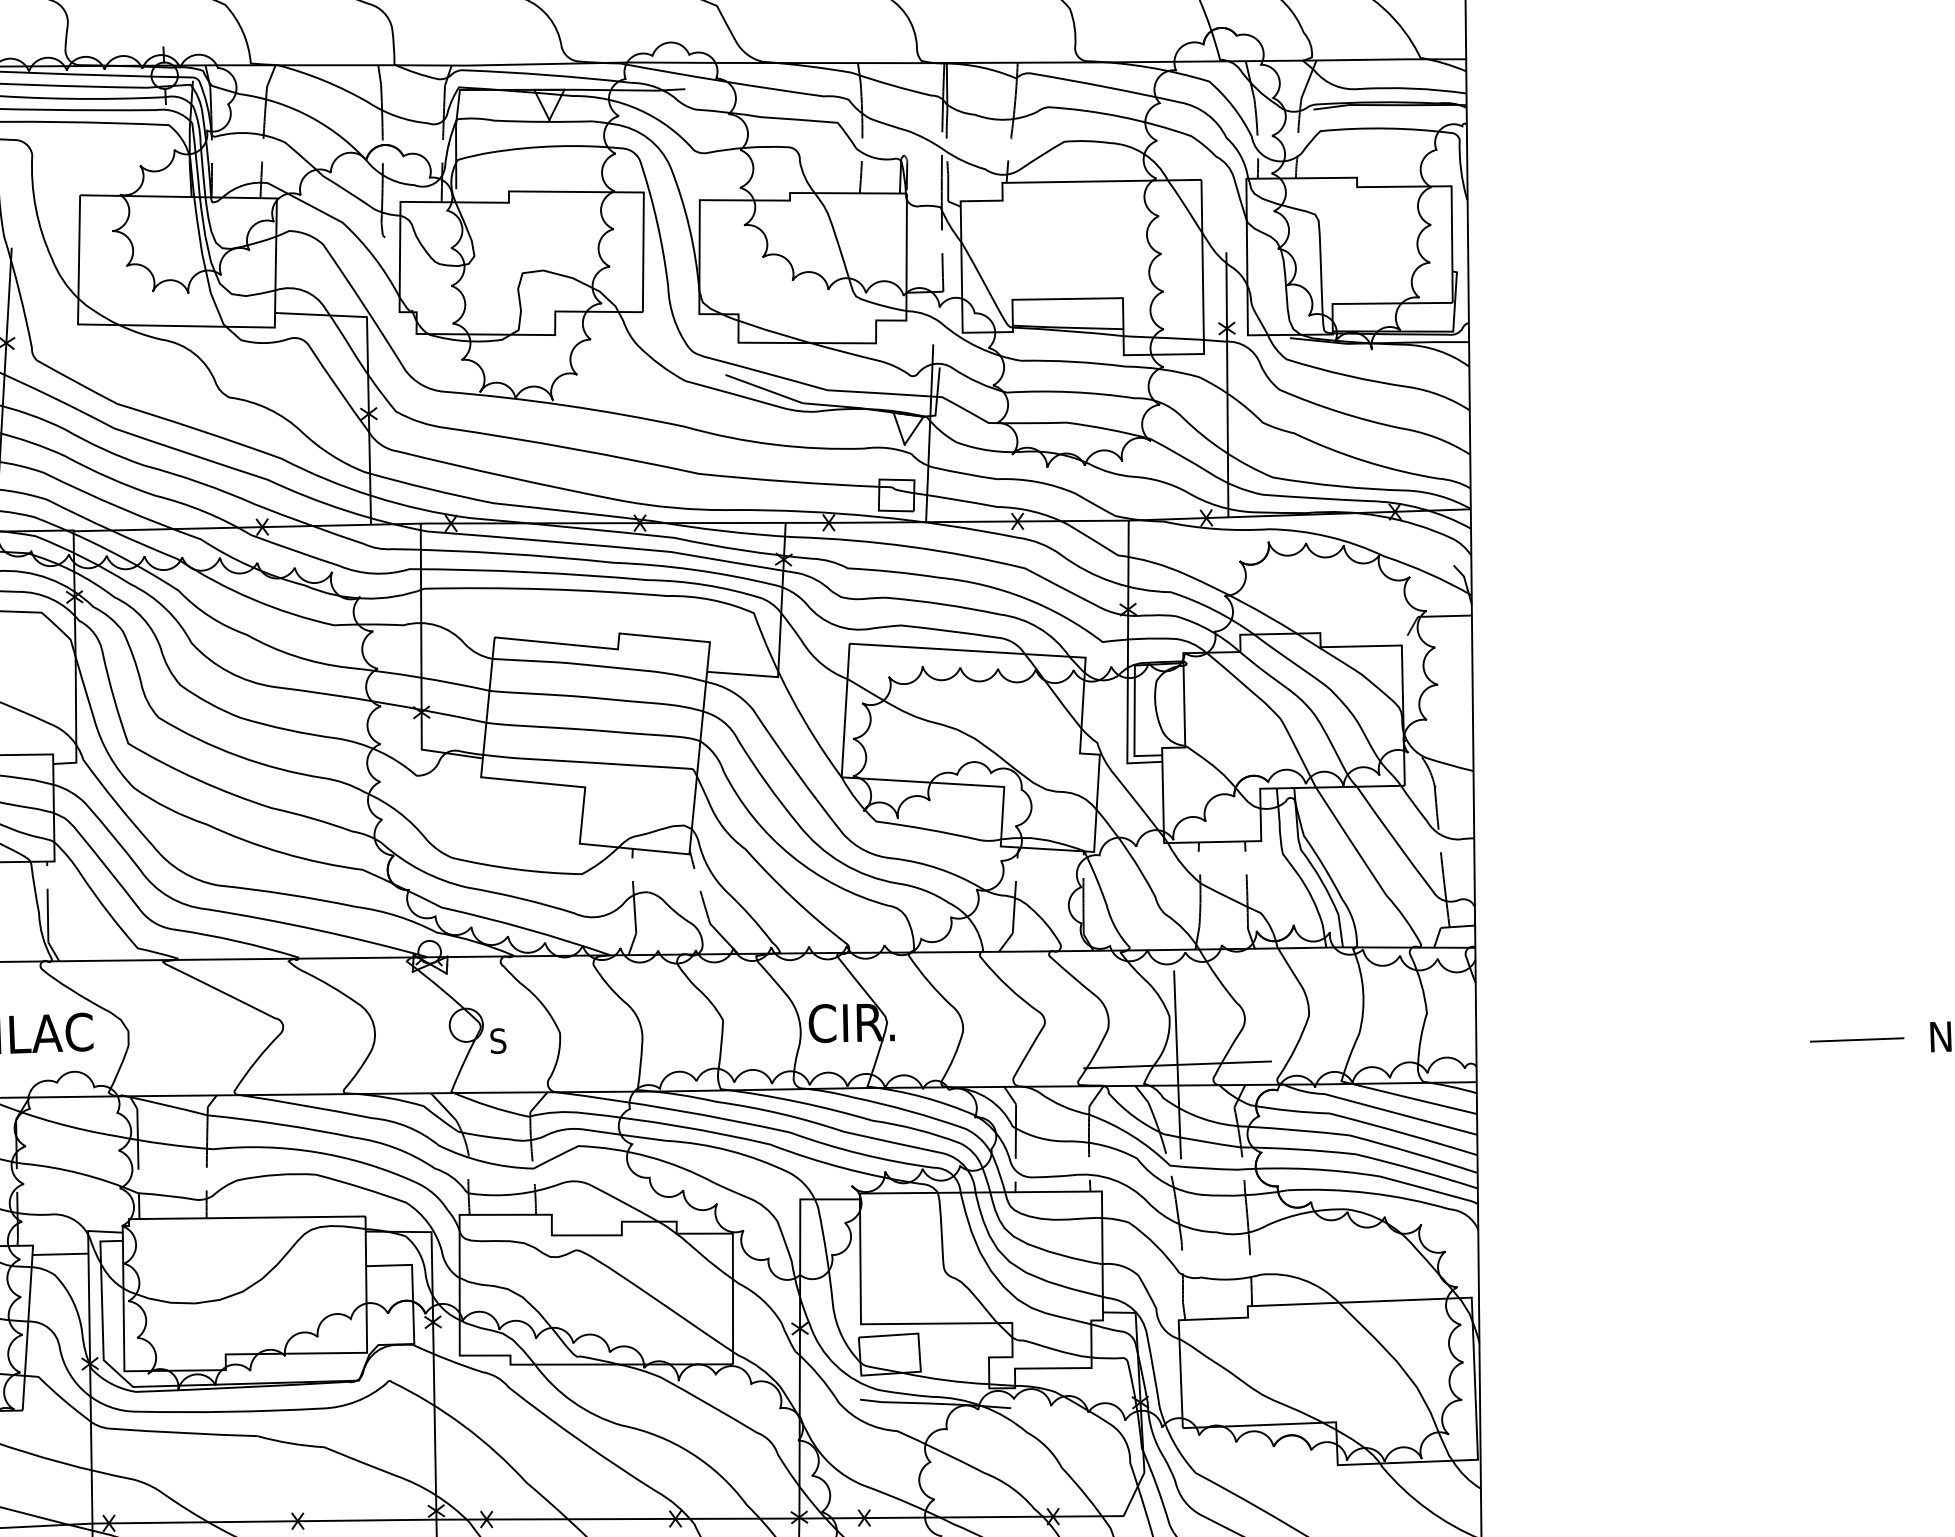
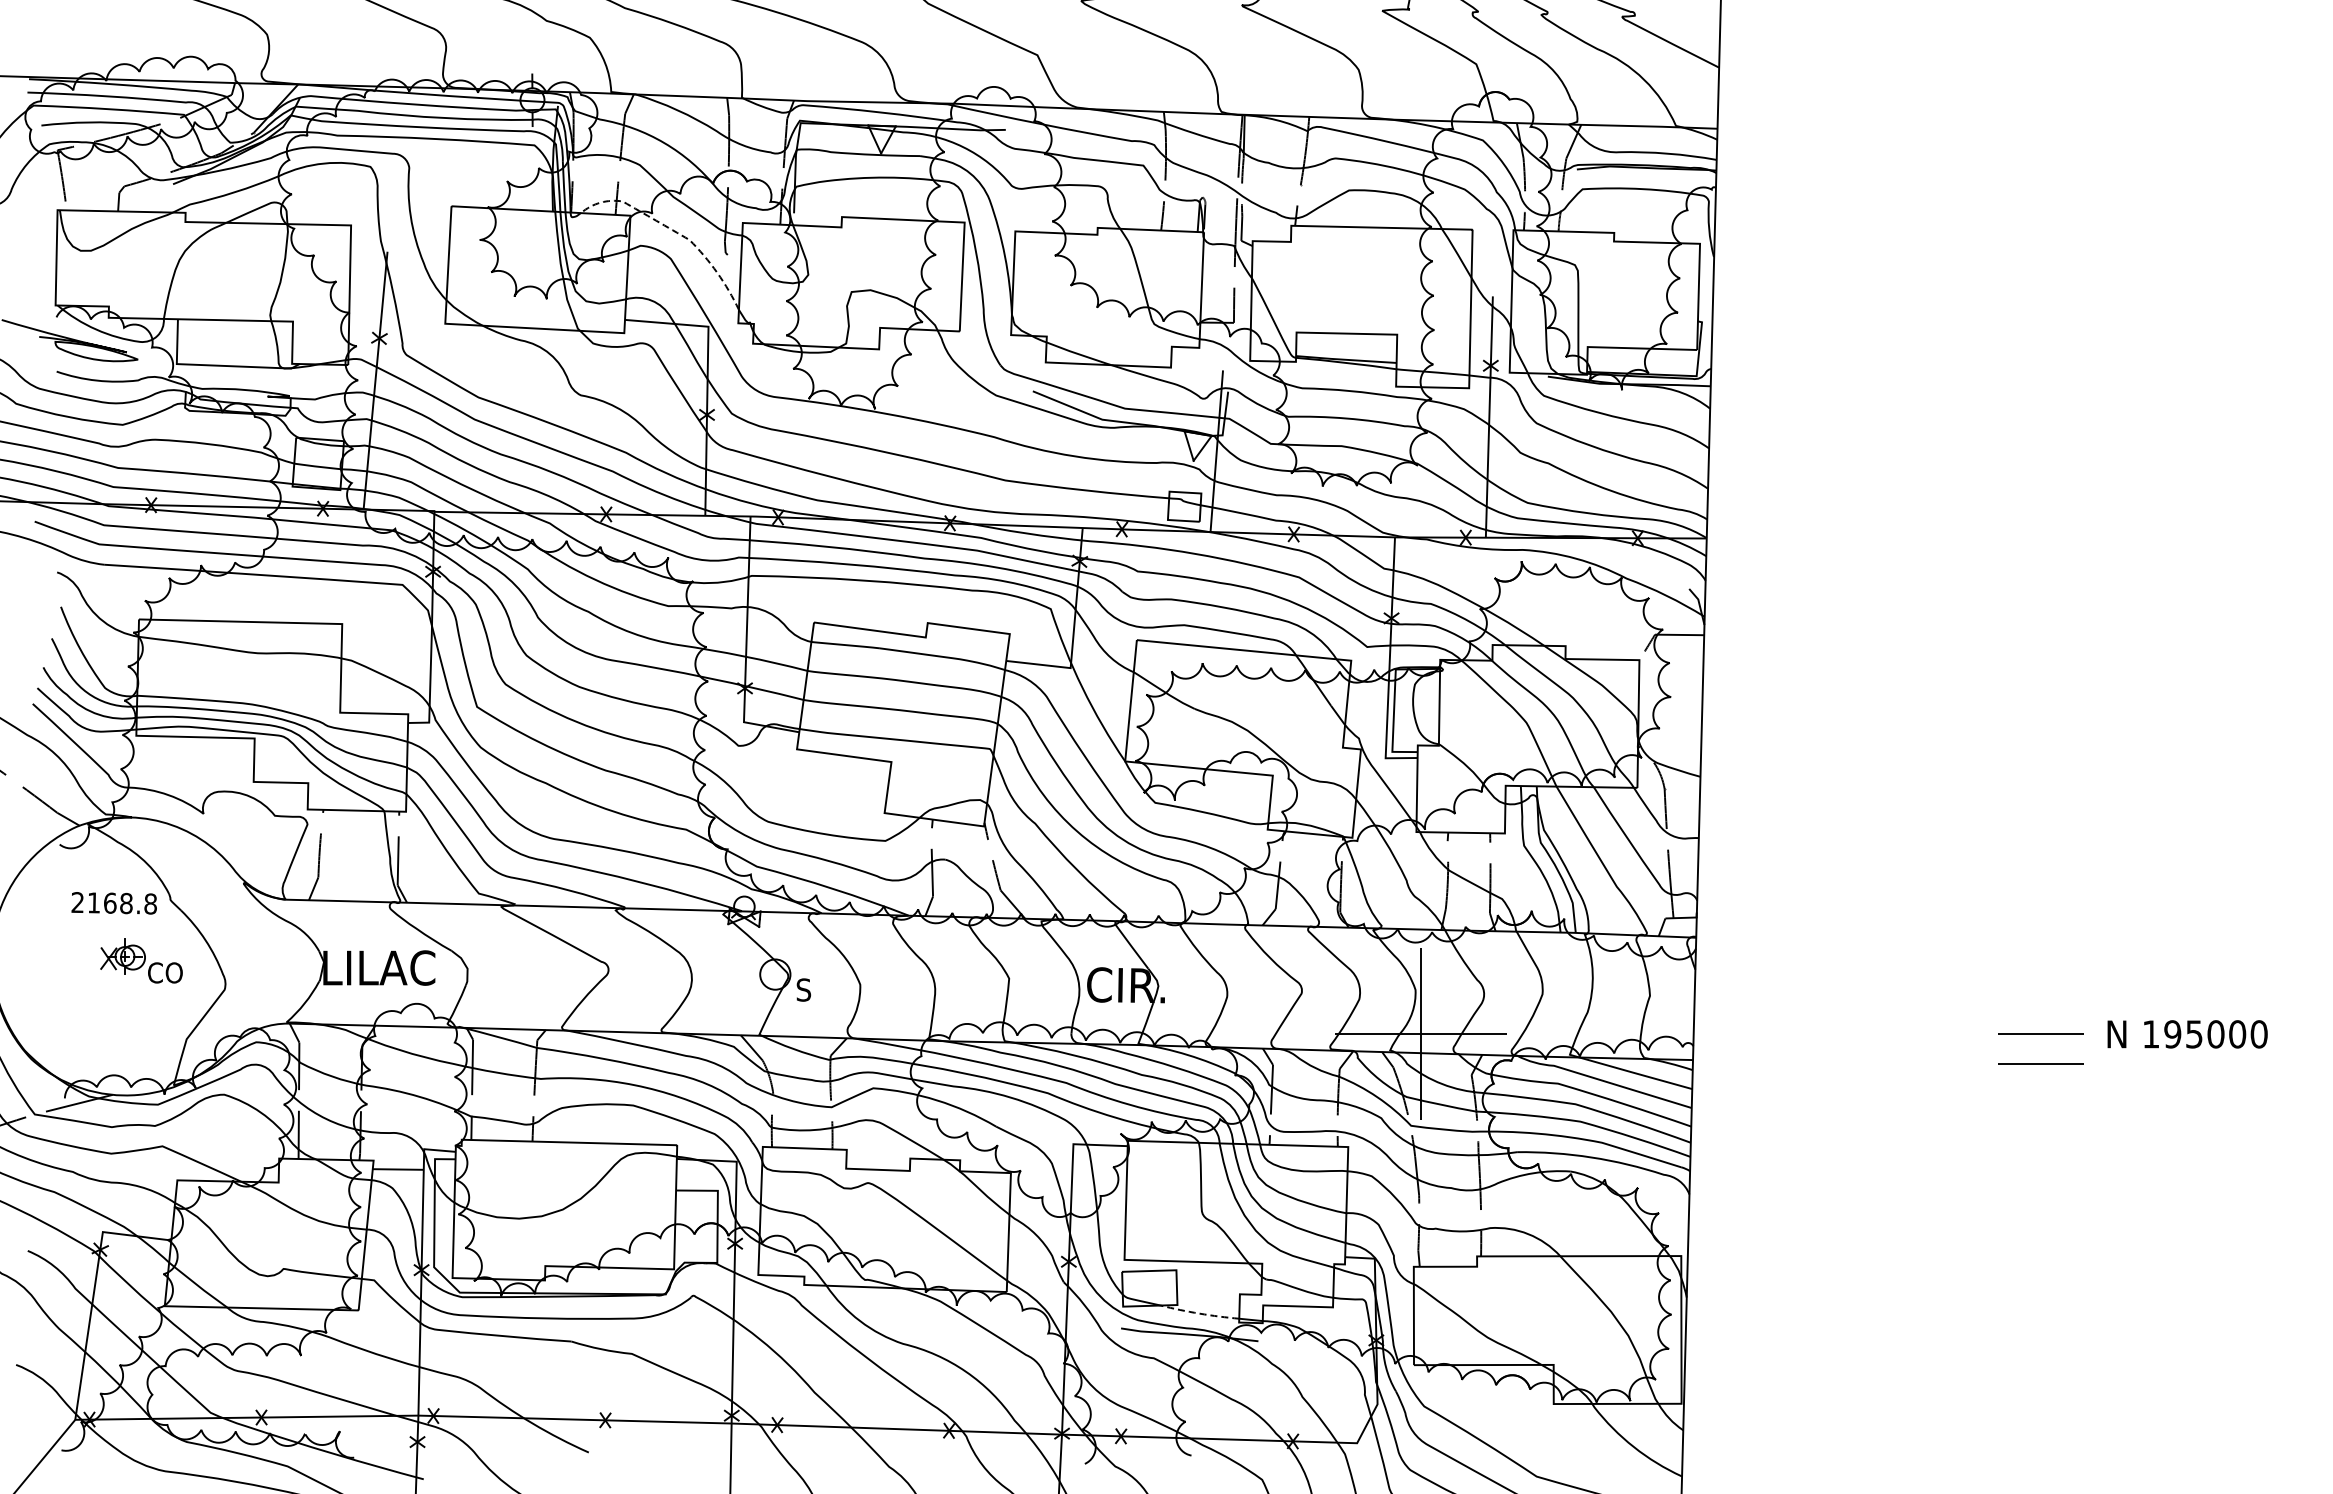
line: (323, 211) -> (672, 229), solid -> dashed
line: (1858, 1071) -> (2040, 1063), added
line: (945, 1380) -> (1199, 1313), solid -> dashed

